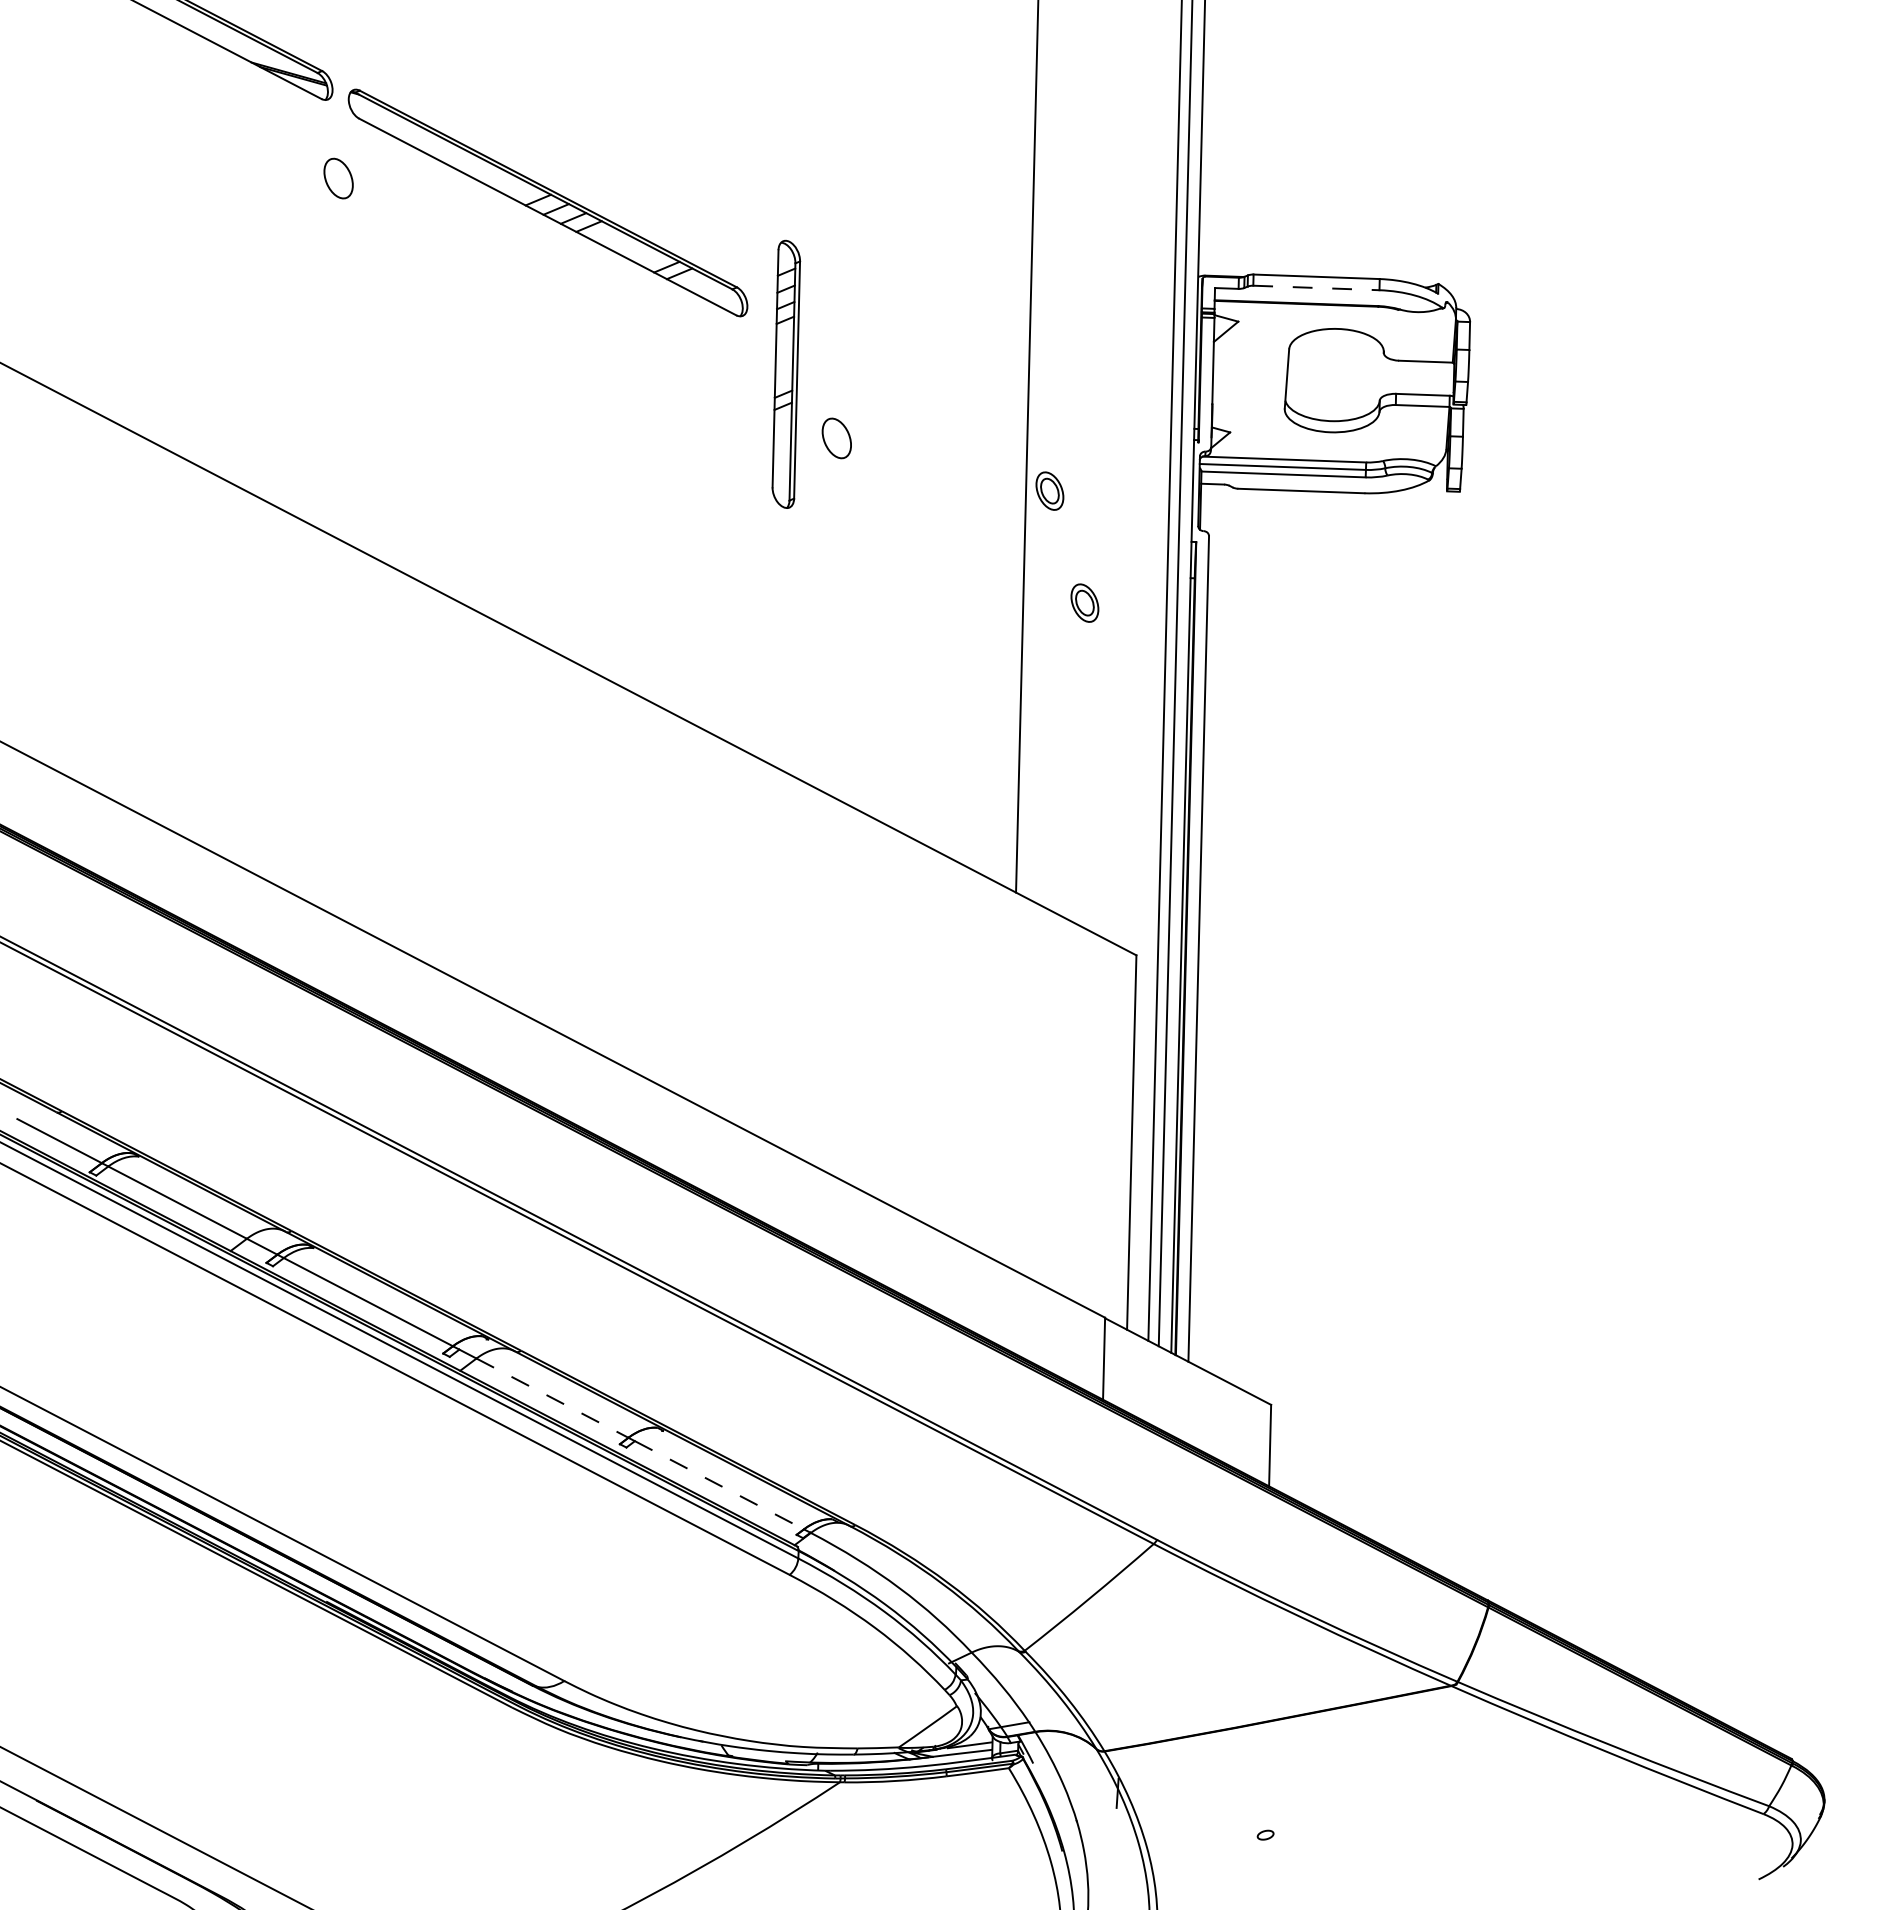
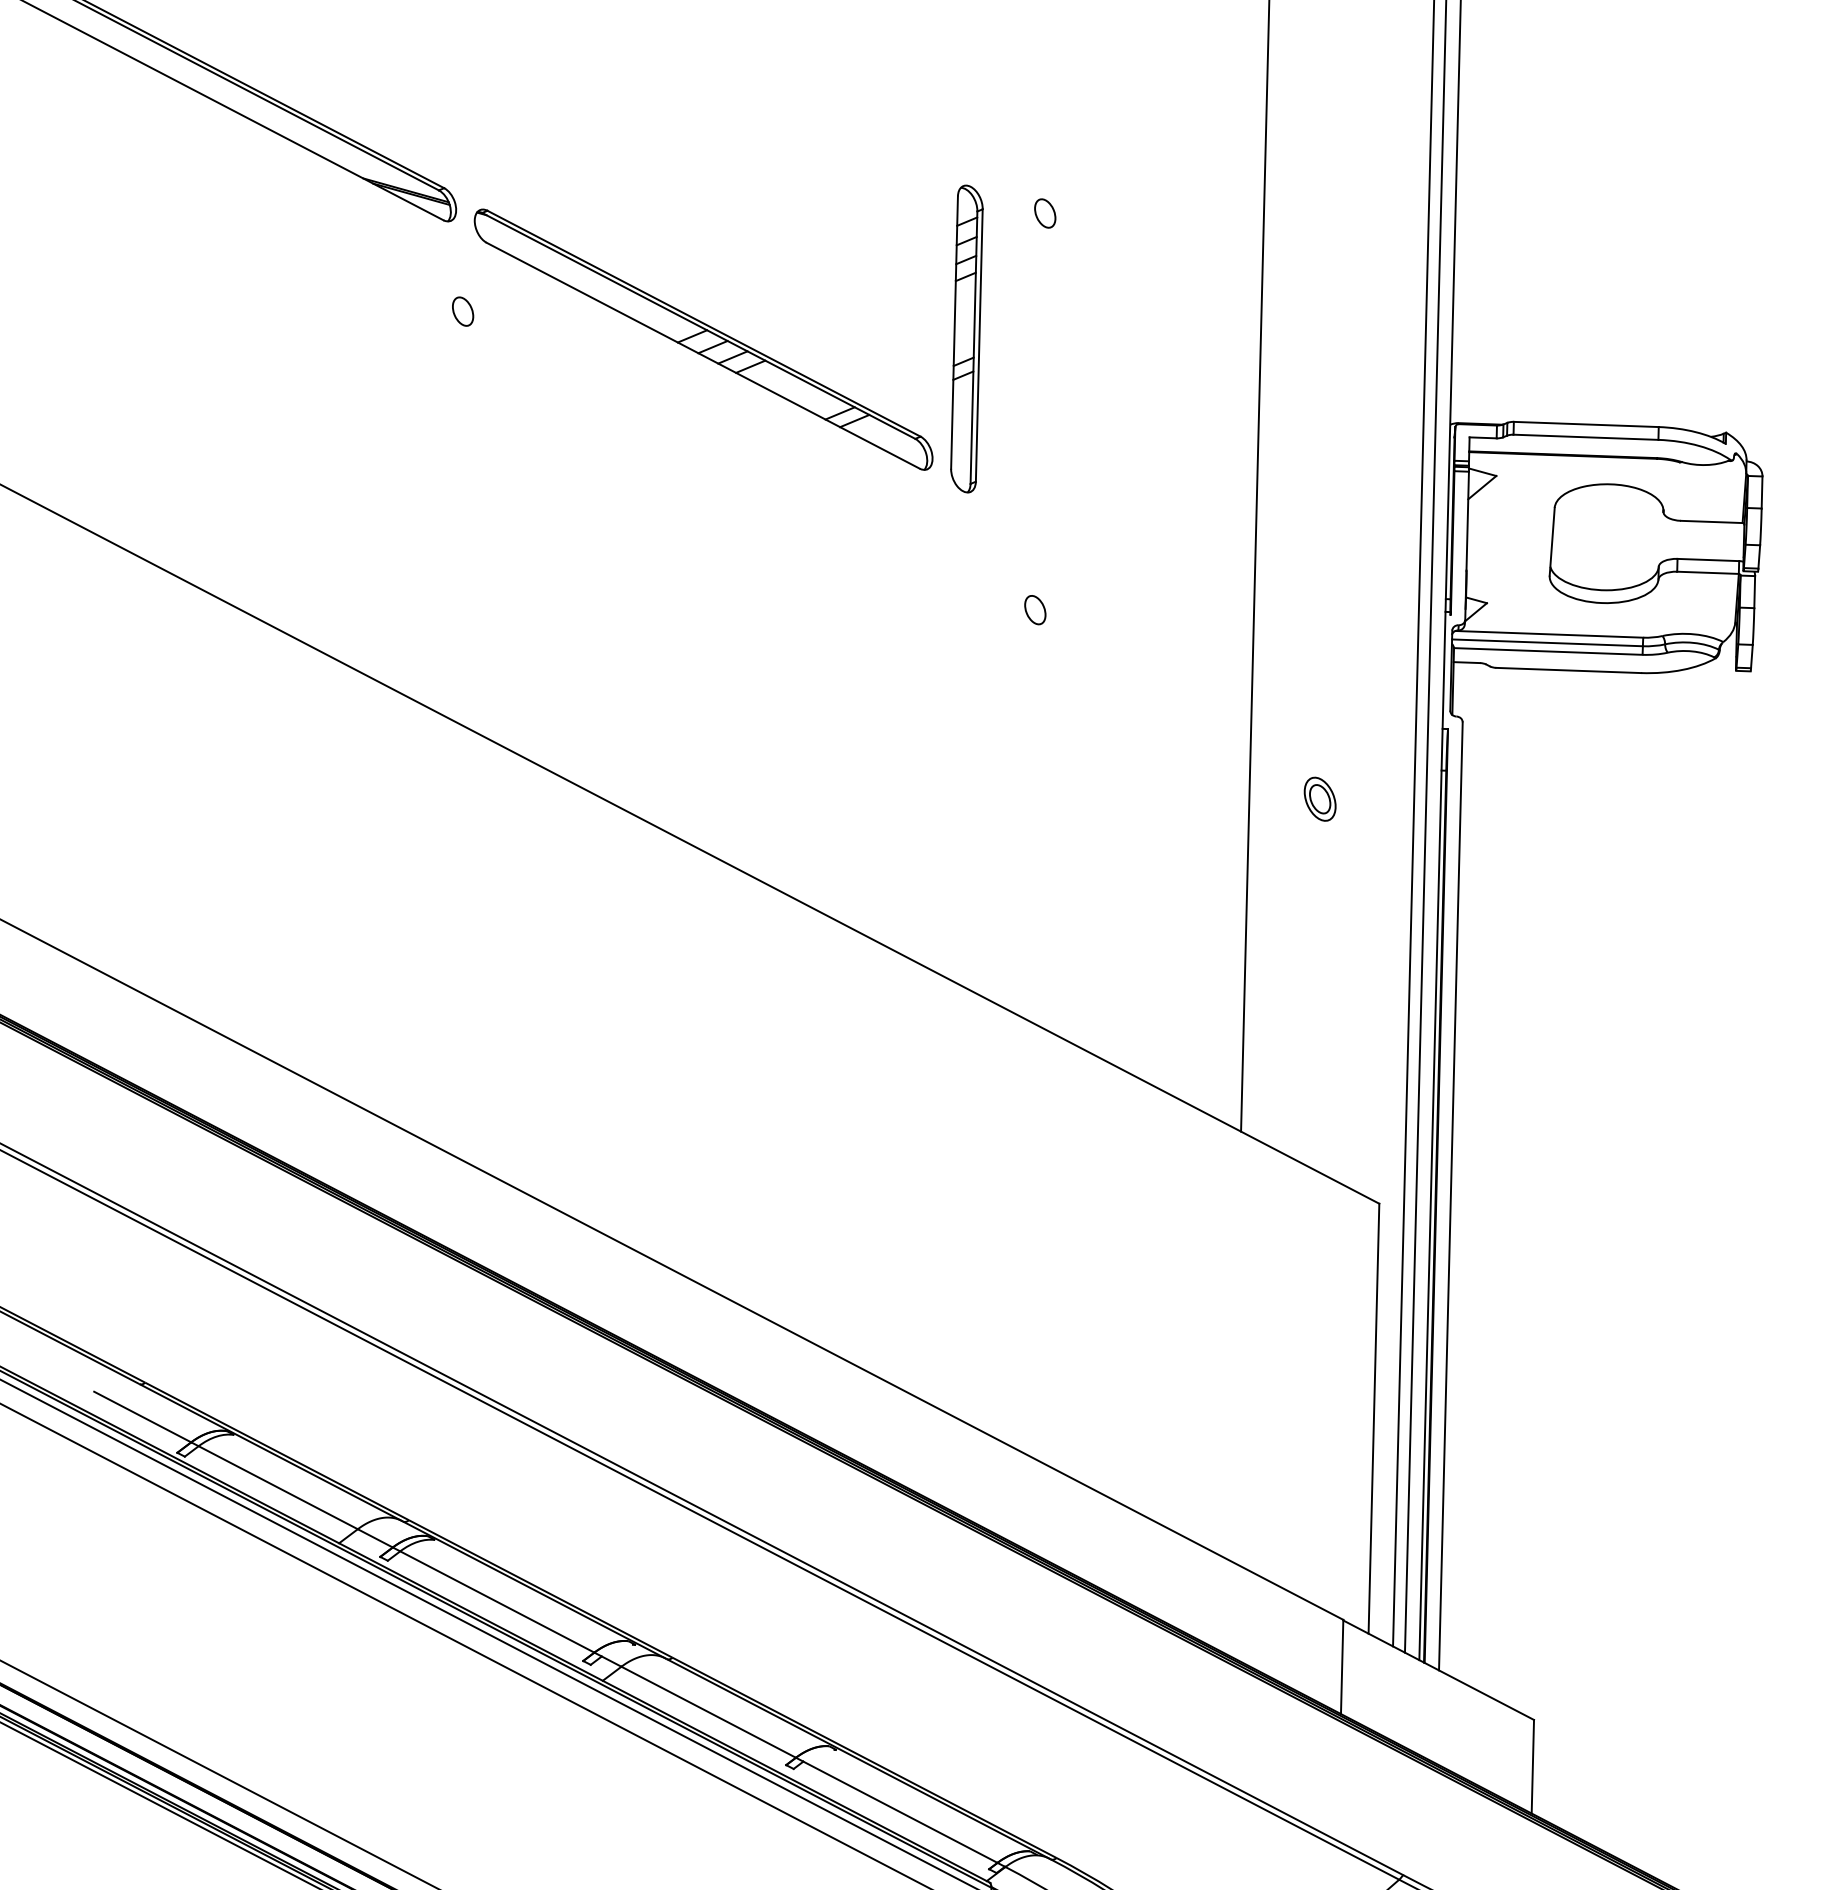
part: (845, 92) -> (1045, 212), added
part: (338, 178) -> (462, 311), size x0.62
line: (1316, 287) -> (1586, 436), dashed -> solid
part: (786, 373) -> (967, 337), moved
part: (836, 438) -> (1034, 610), size x0.62
part: (1049, 490) -> (1279, 669), removed
line: (552, 1398) -> (708, 1712), dashed -> solid
line: (719, 1485) -> (900, 1812), dashed -> solid

